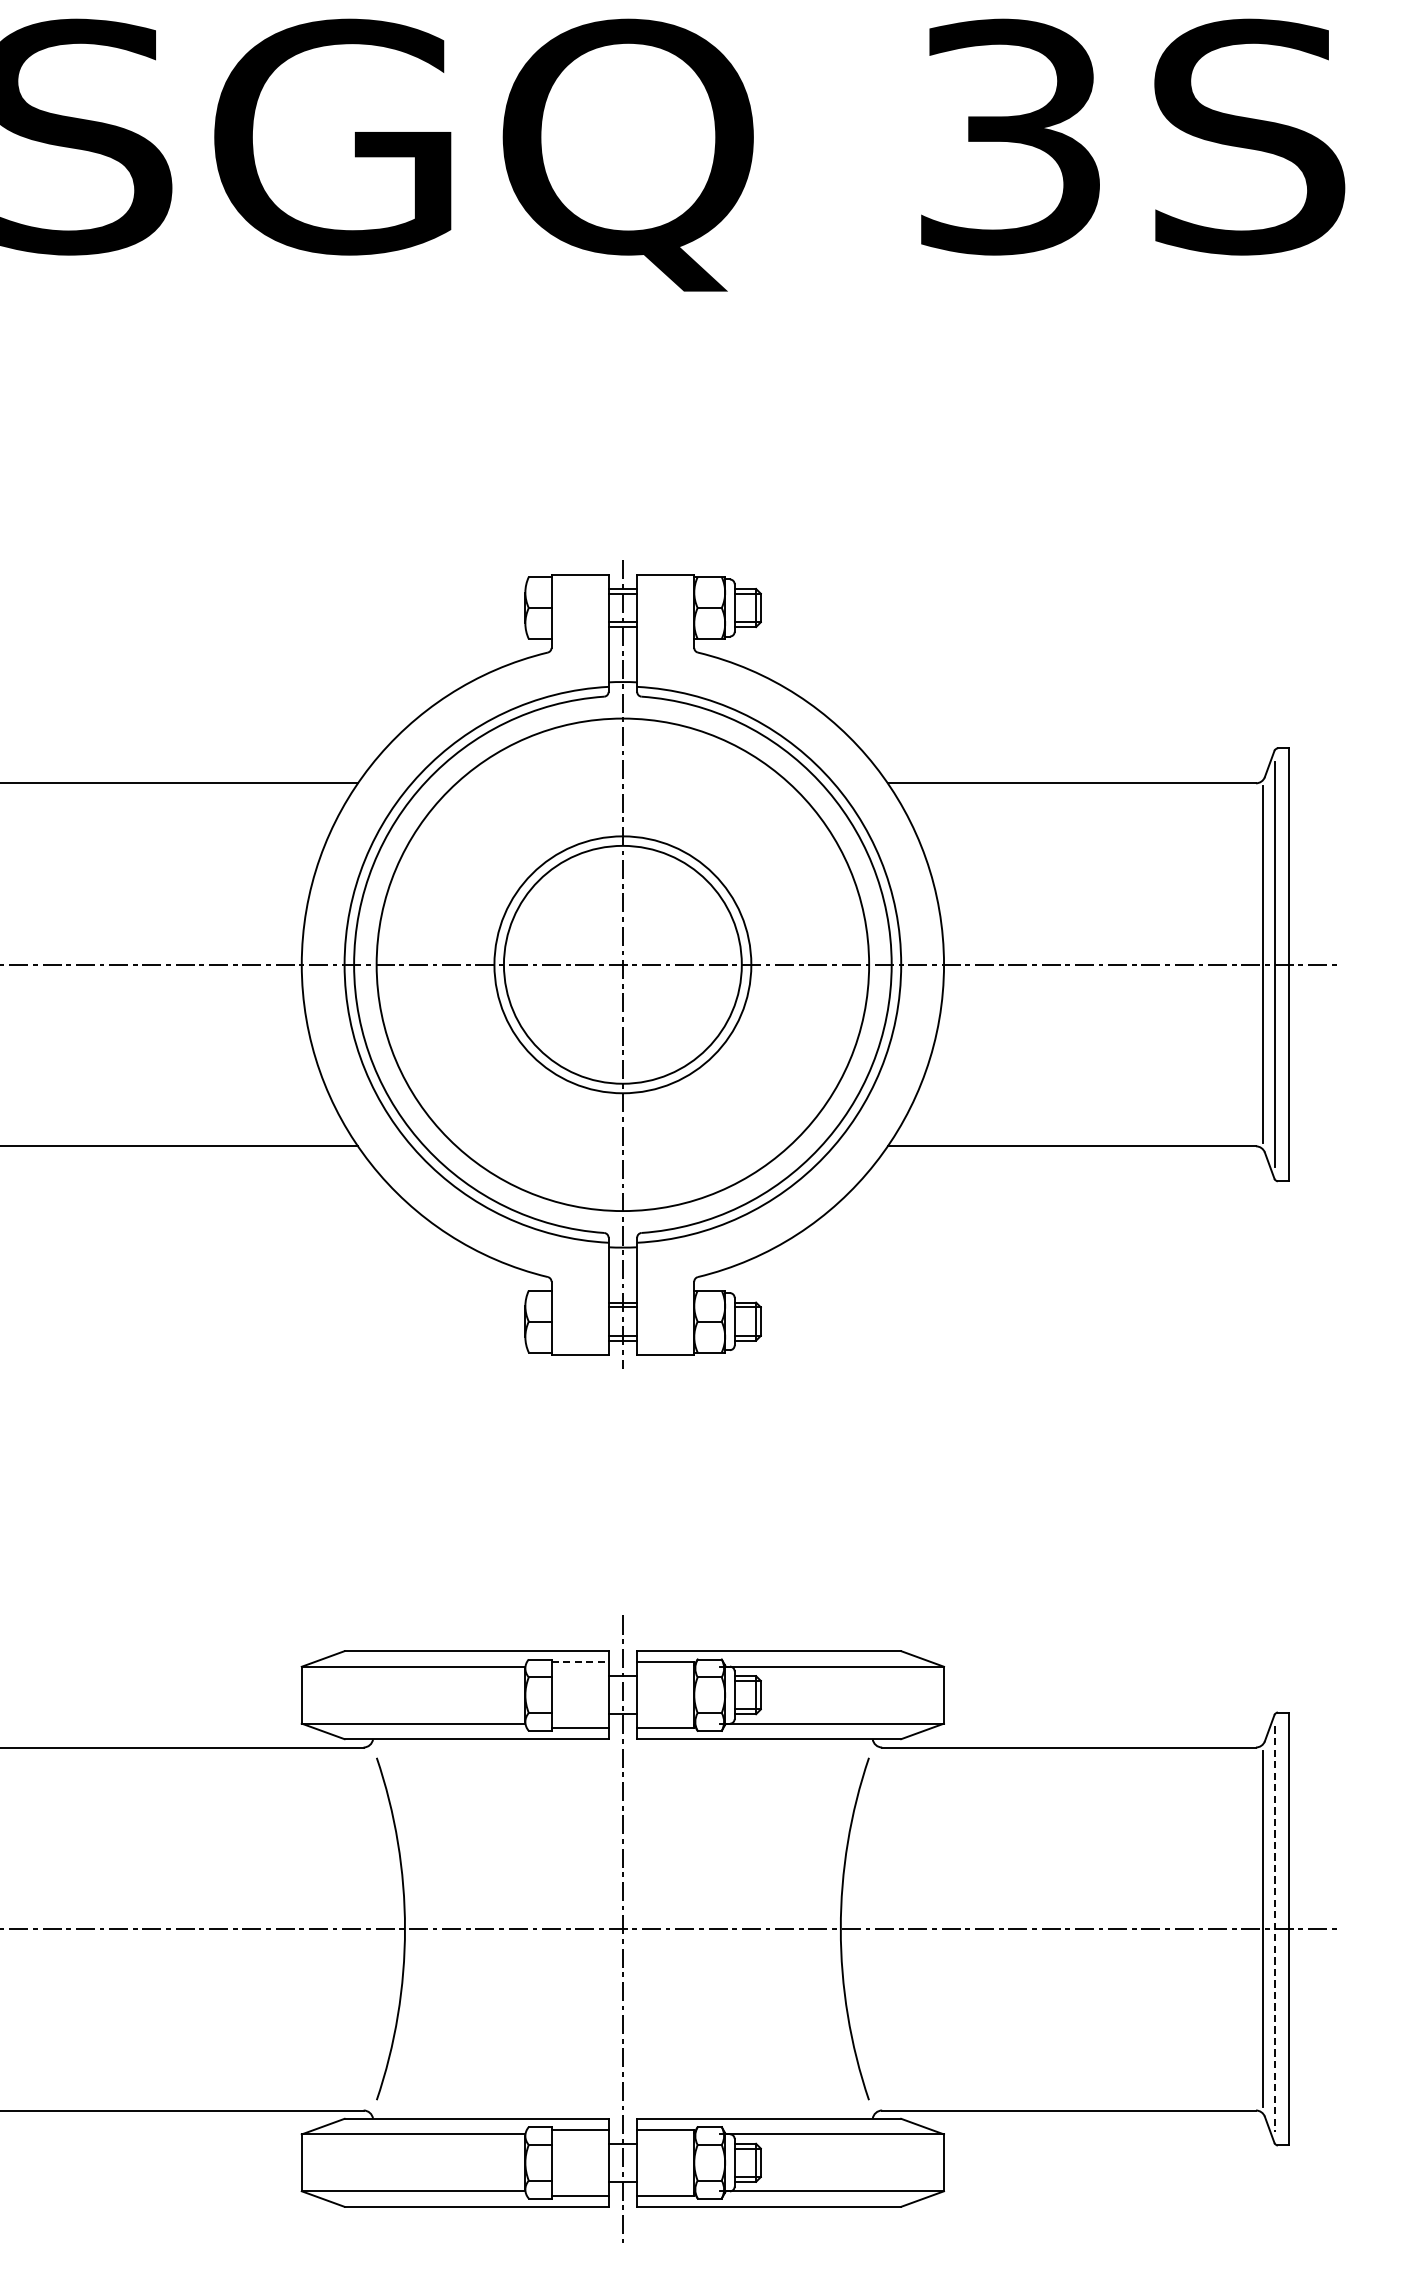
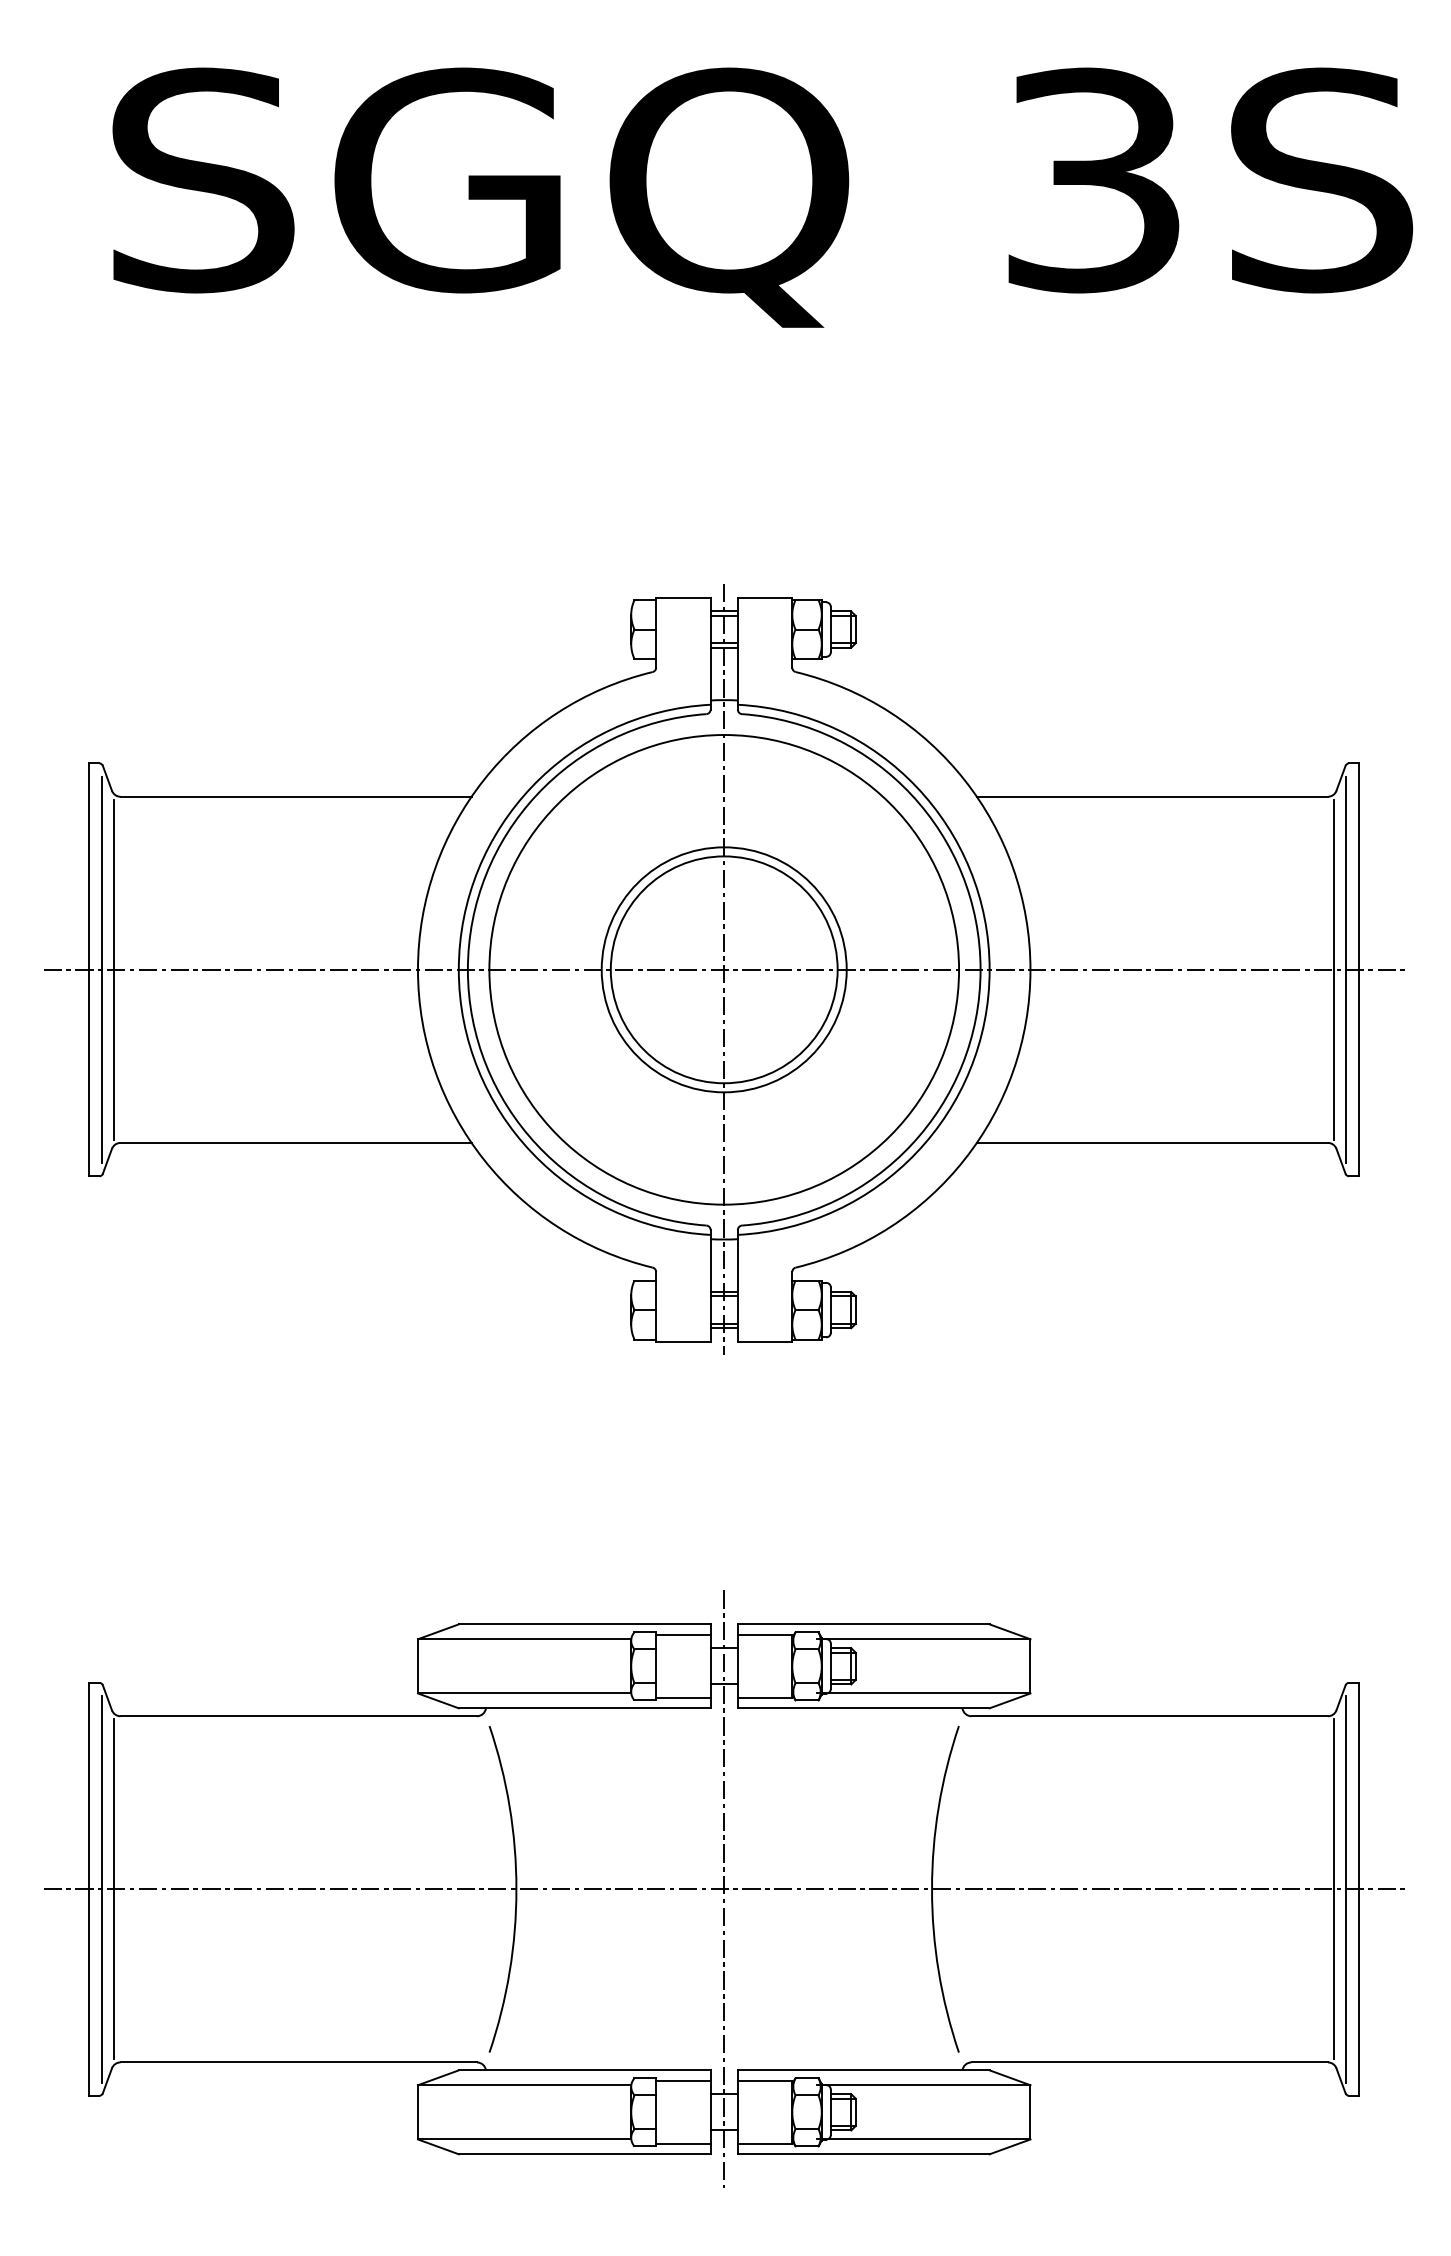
line: (580, 1661) -> (683, 1634), dashed -> solid
line: (1275, 1929) -> (1346, 1889), dashed -> solid

